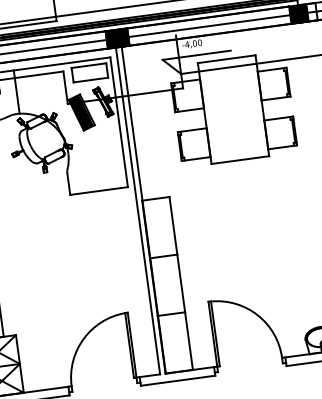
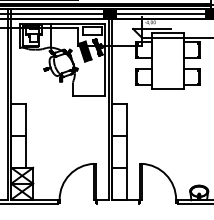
line: (177, 380) -> (117, 204), removed

